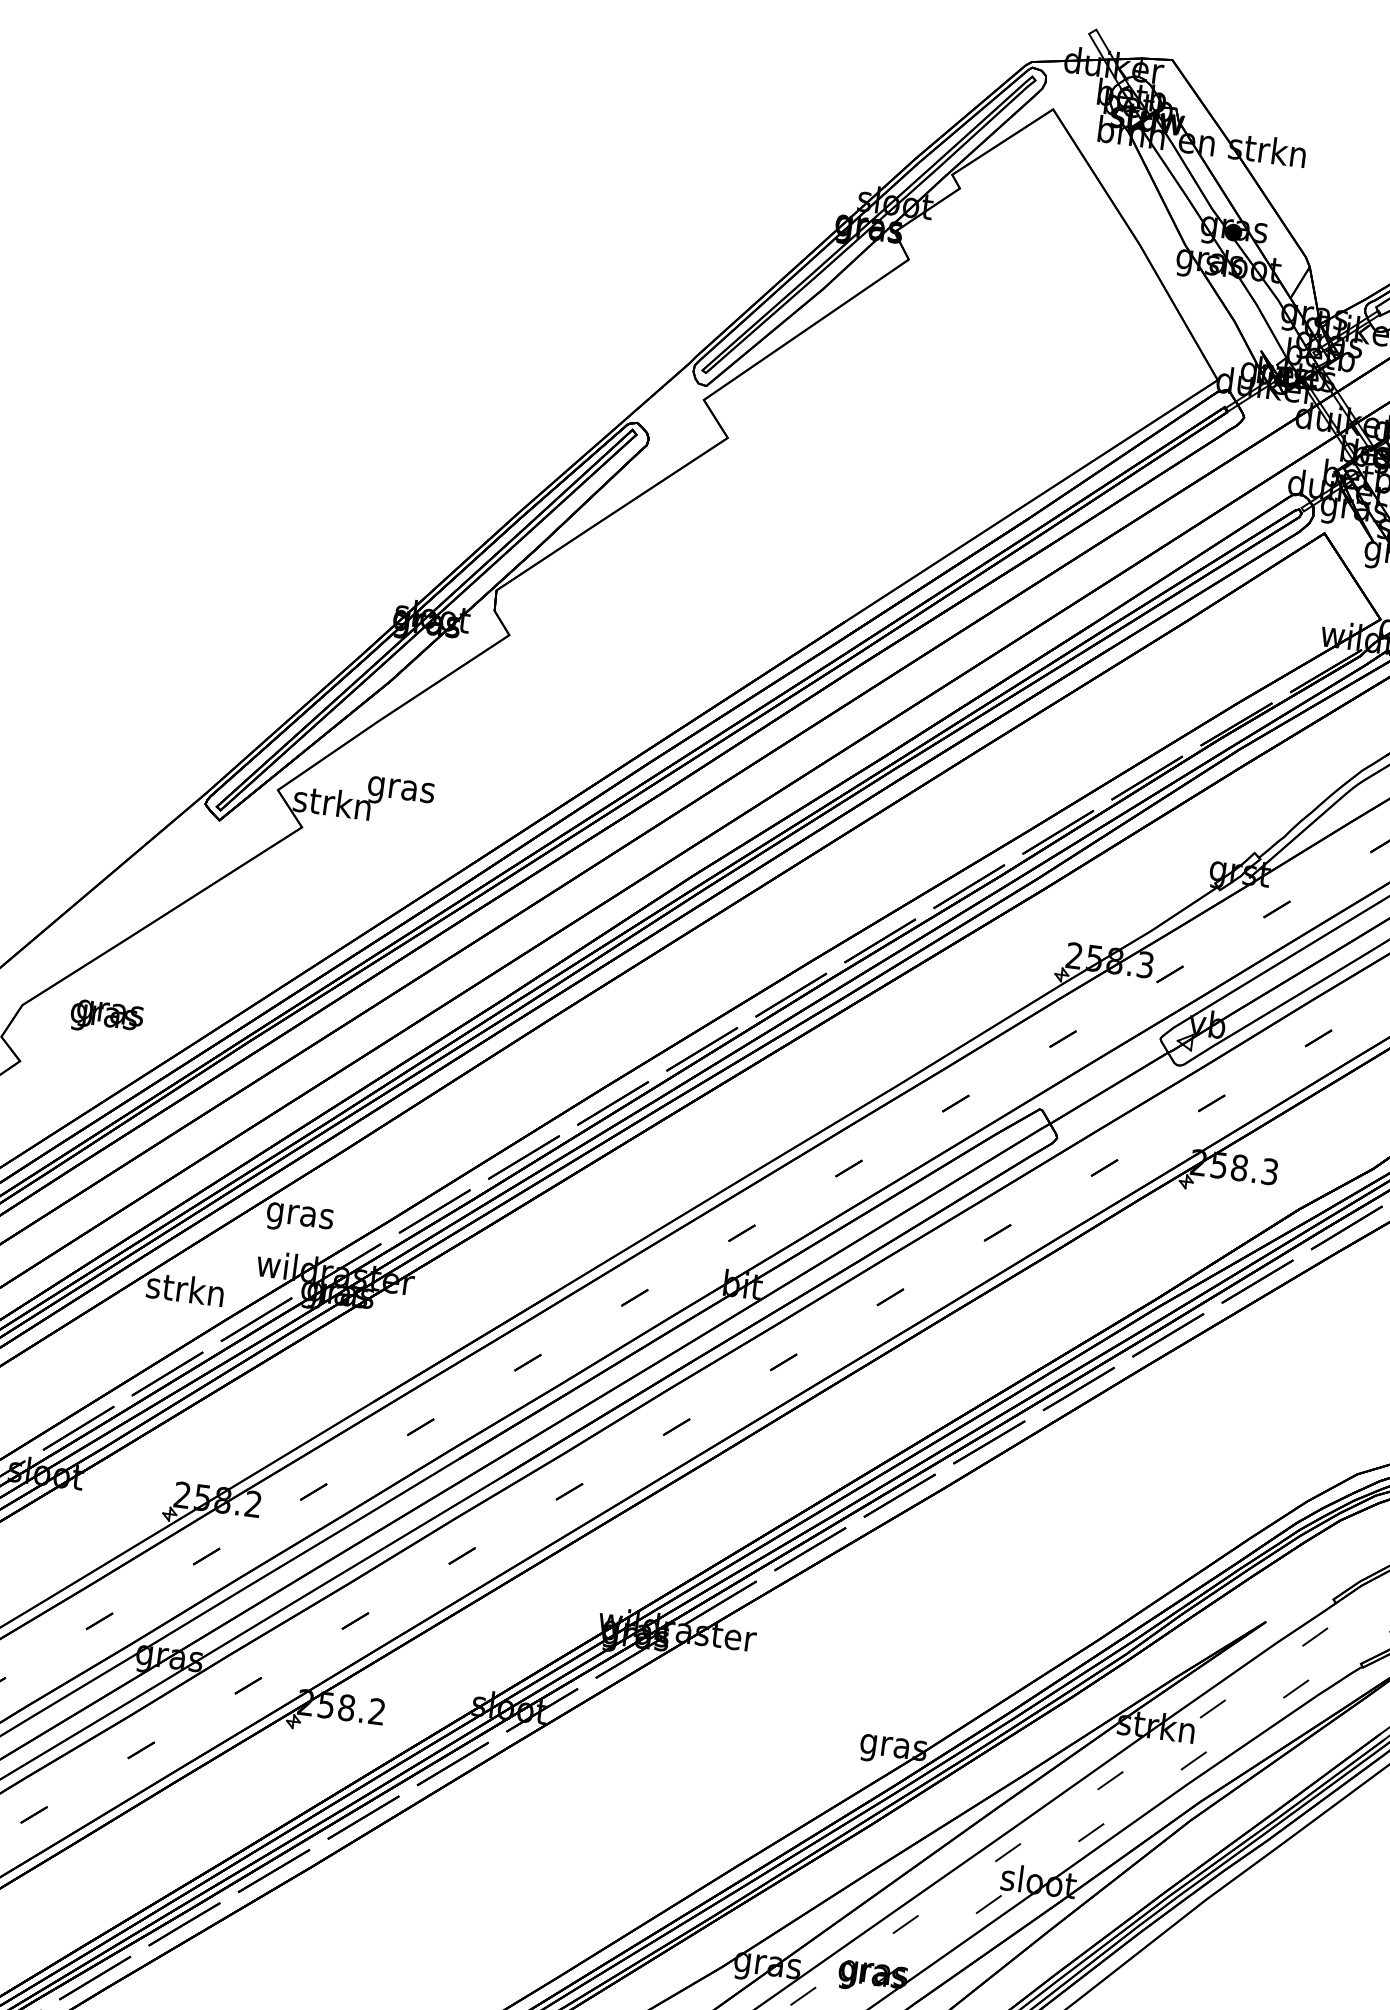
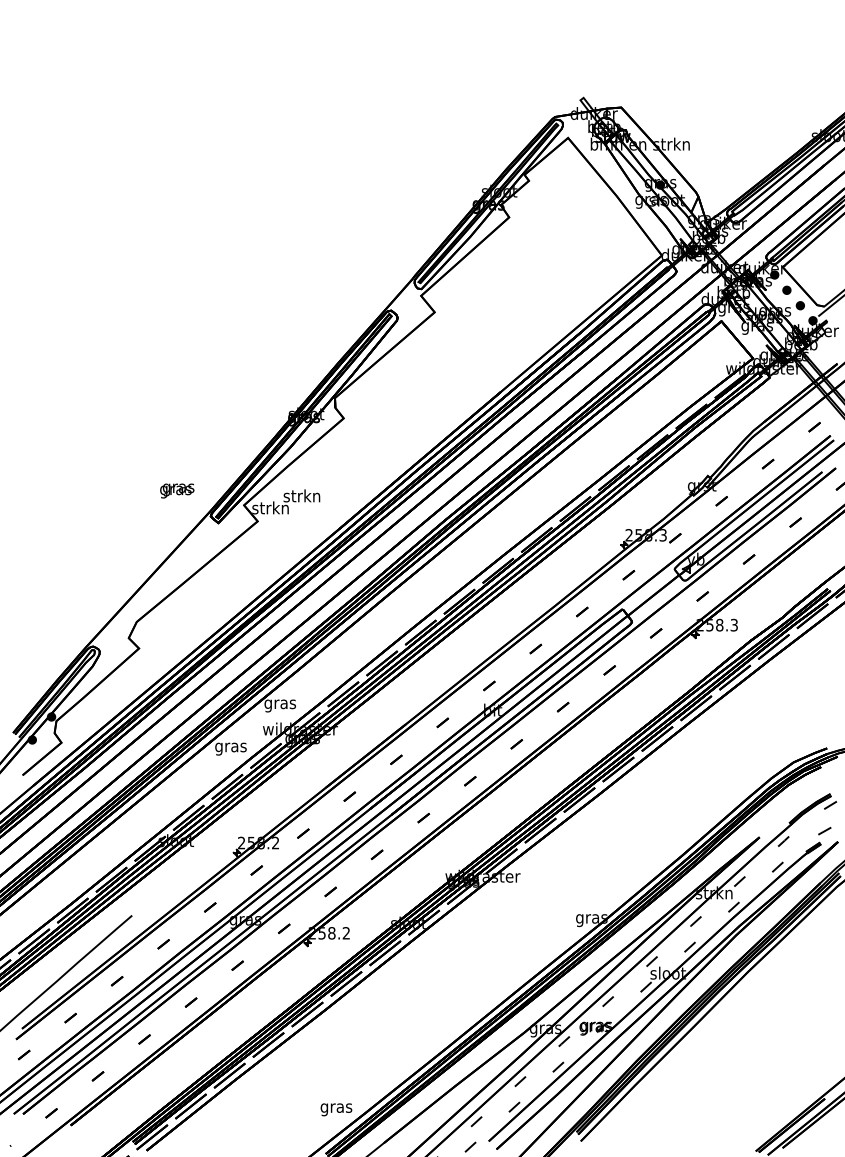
text: (399, 789) -> (301, 497), gras -> strkn
text: (107, 1017) -> (177, 490), moved
text: (184, 1292) -> (230, 747), strkn -> gras

